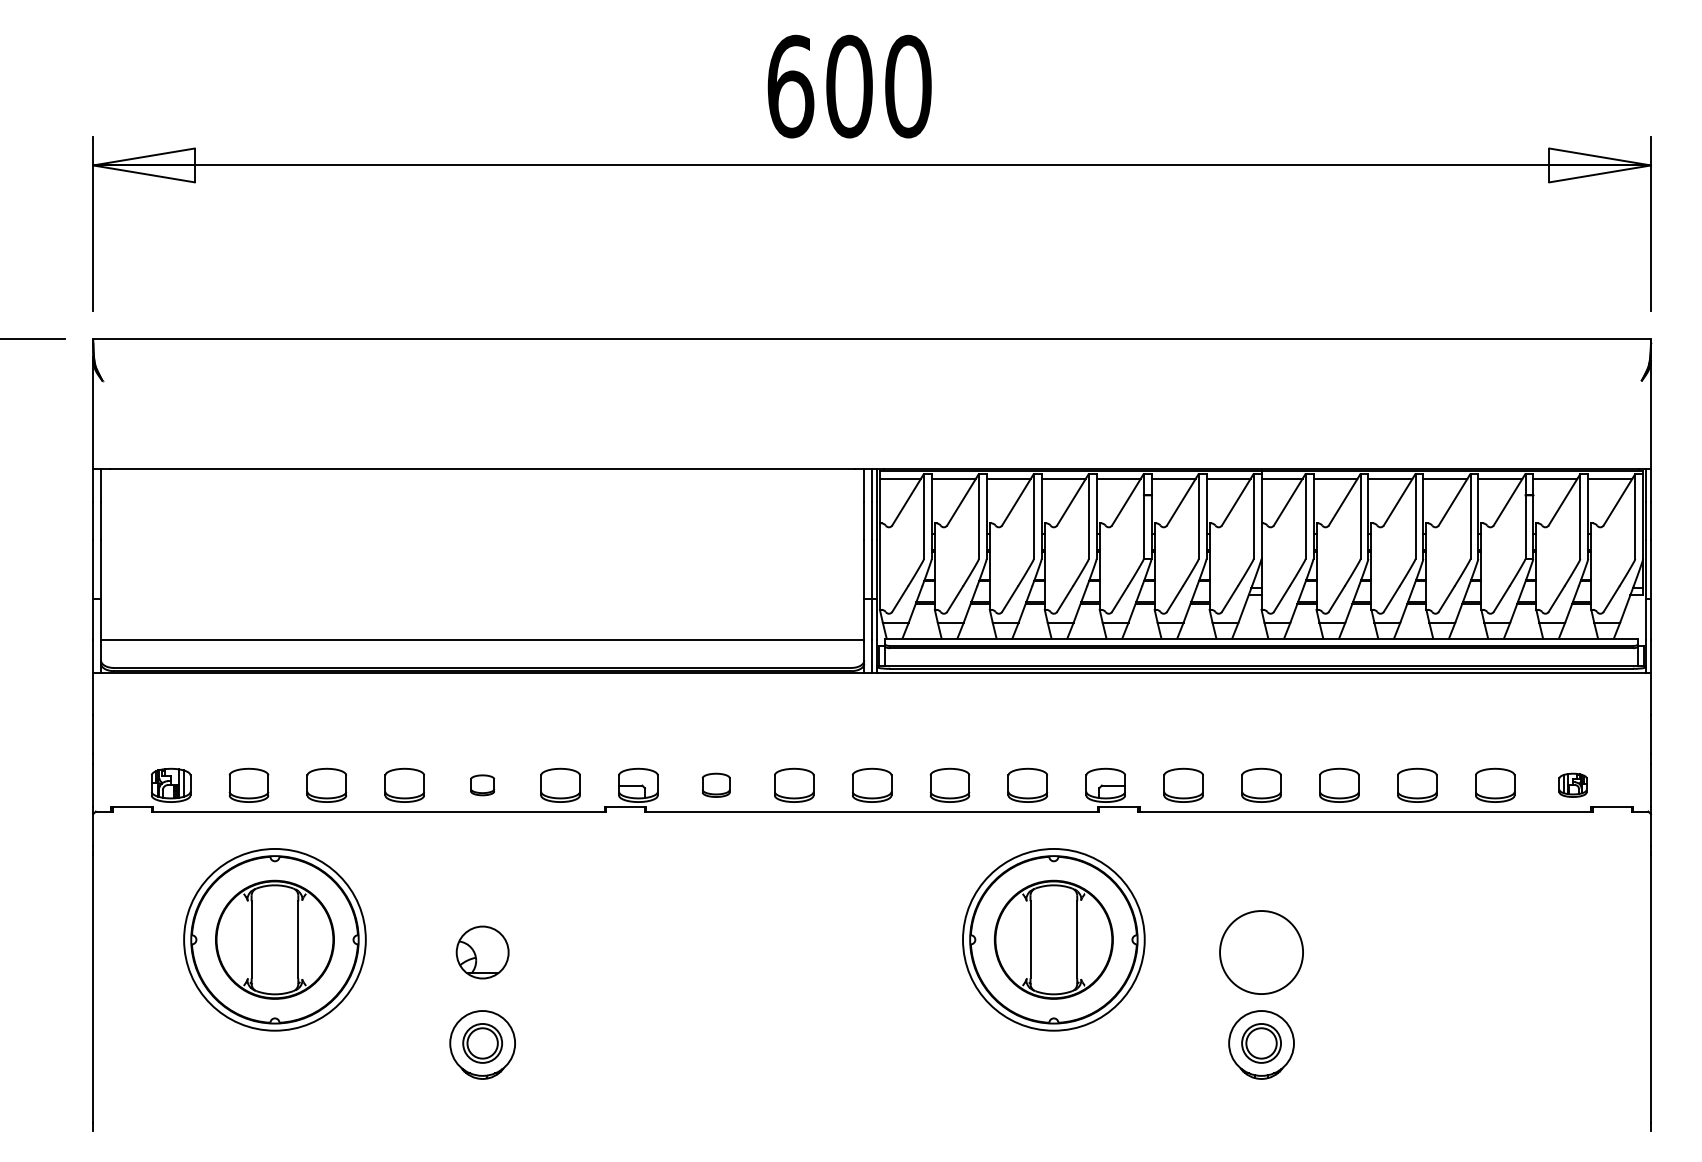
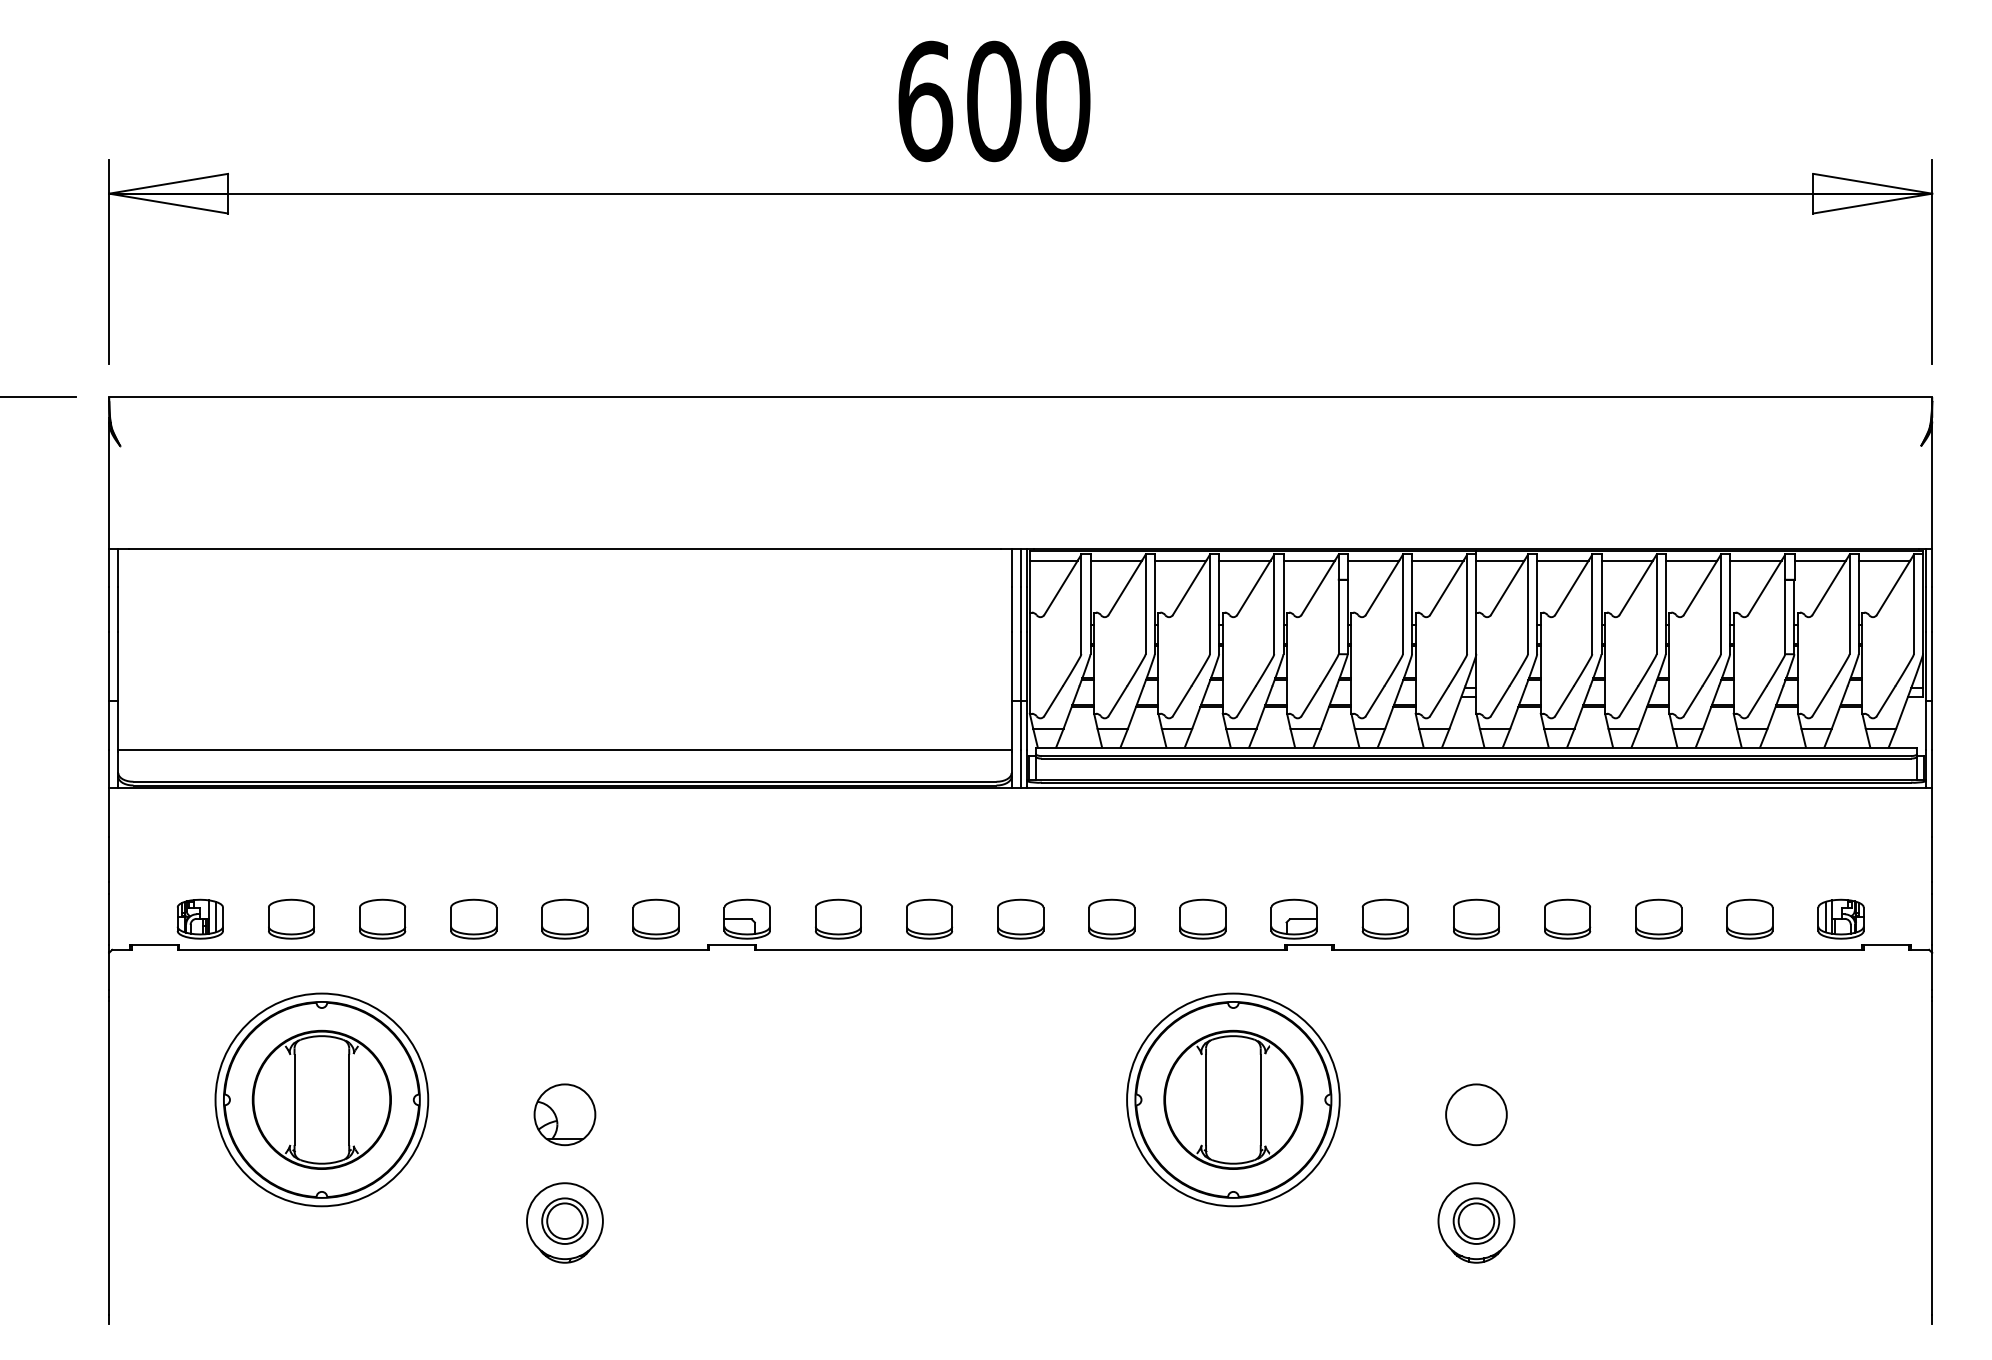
part: (482, 784) -> (564, 918), size x1.67
part: (715, 784) -> (837, 918), size x1.43
part: (1572, 784) -> (1840, 918), size x1.43
circle: (1261, 952) -> (1476, 1114), size x0.62

